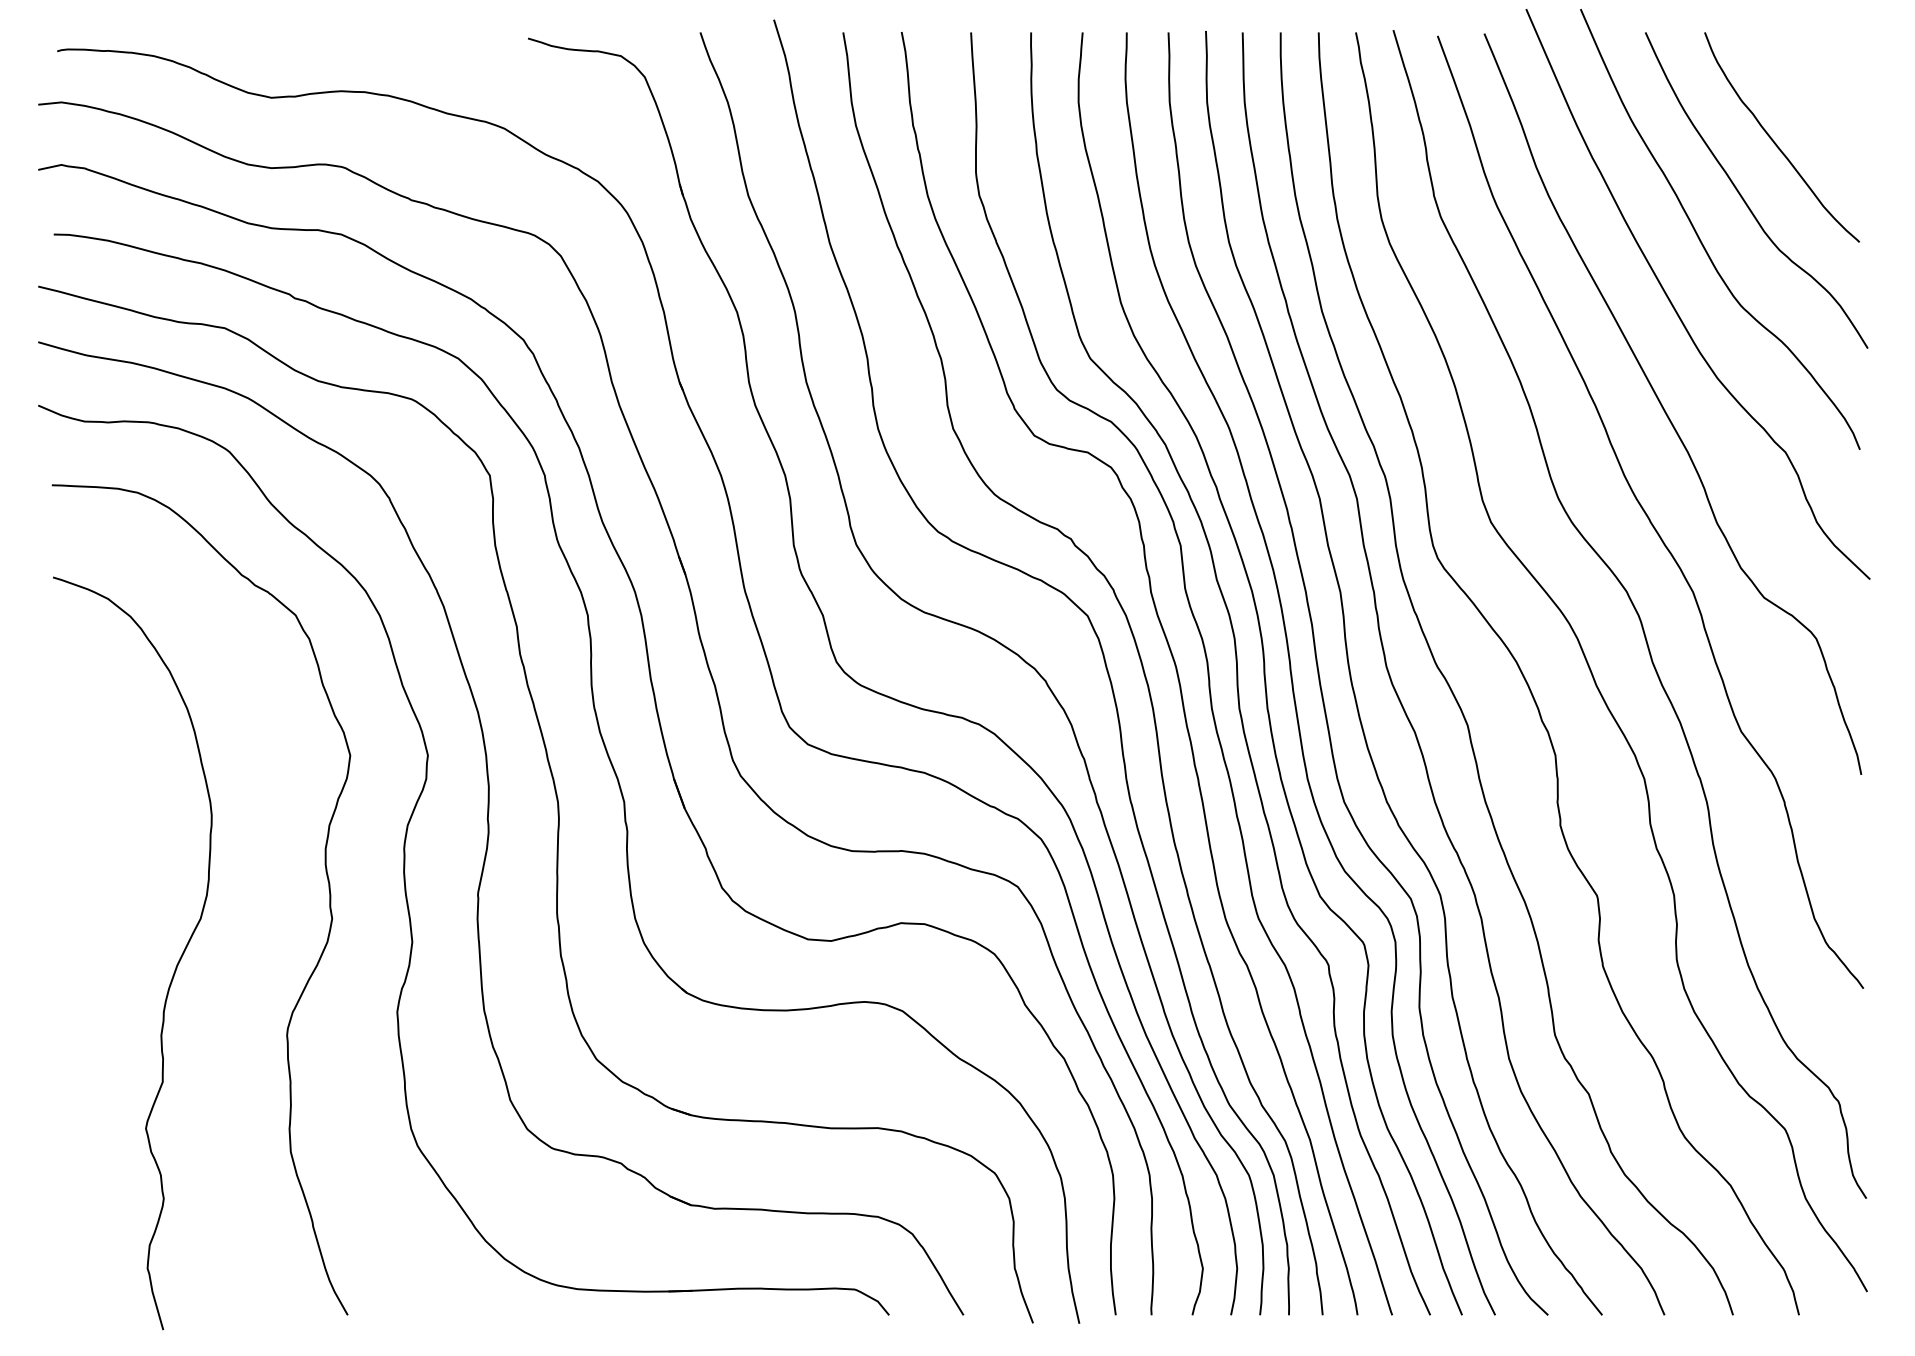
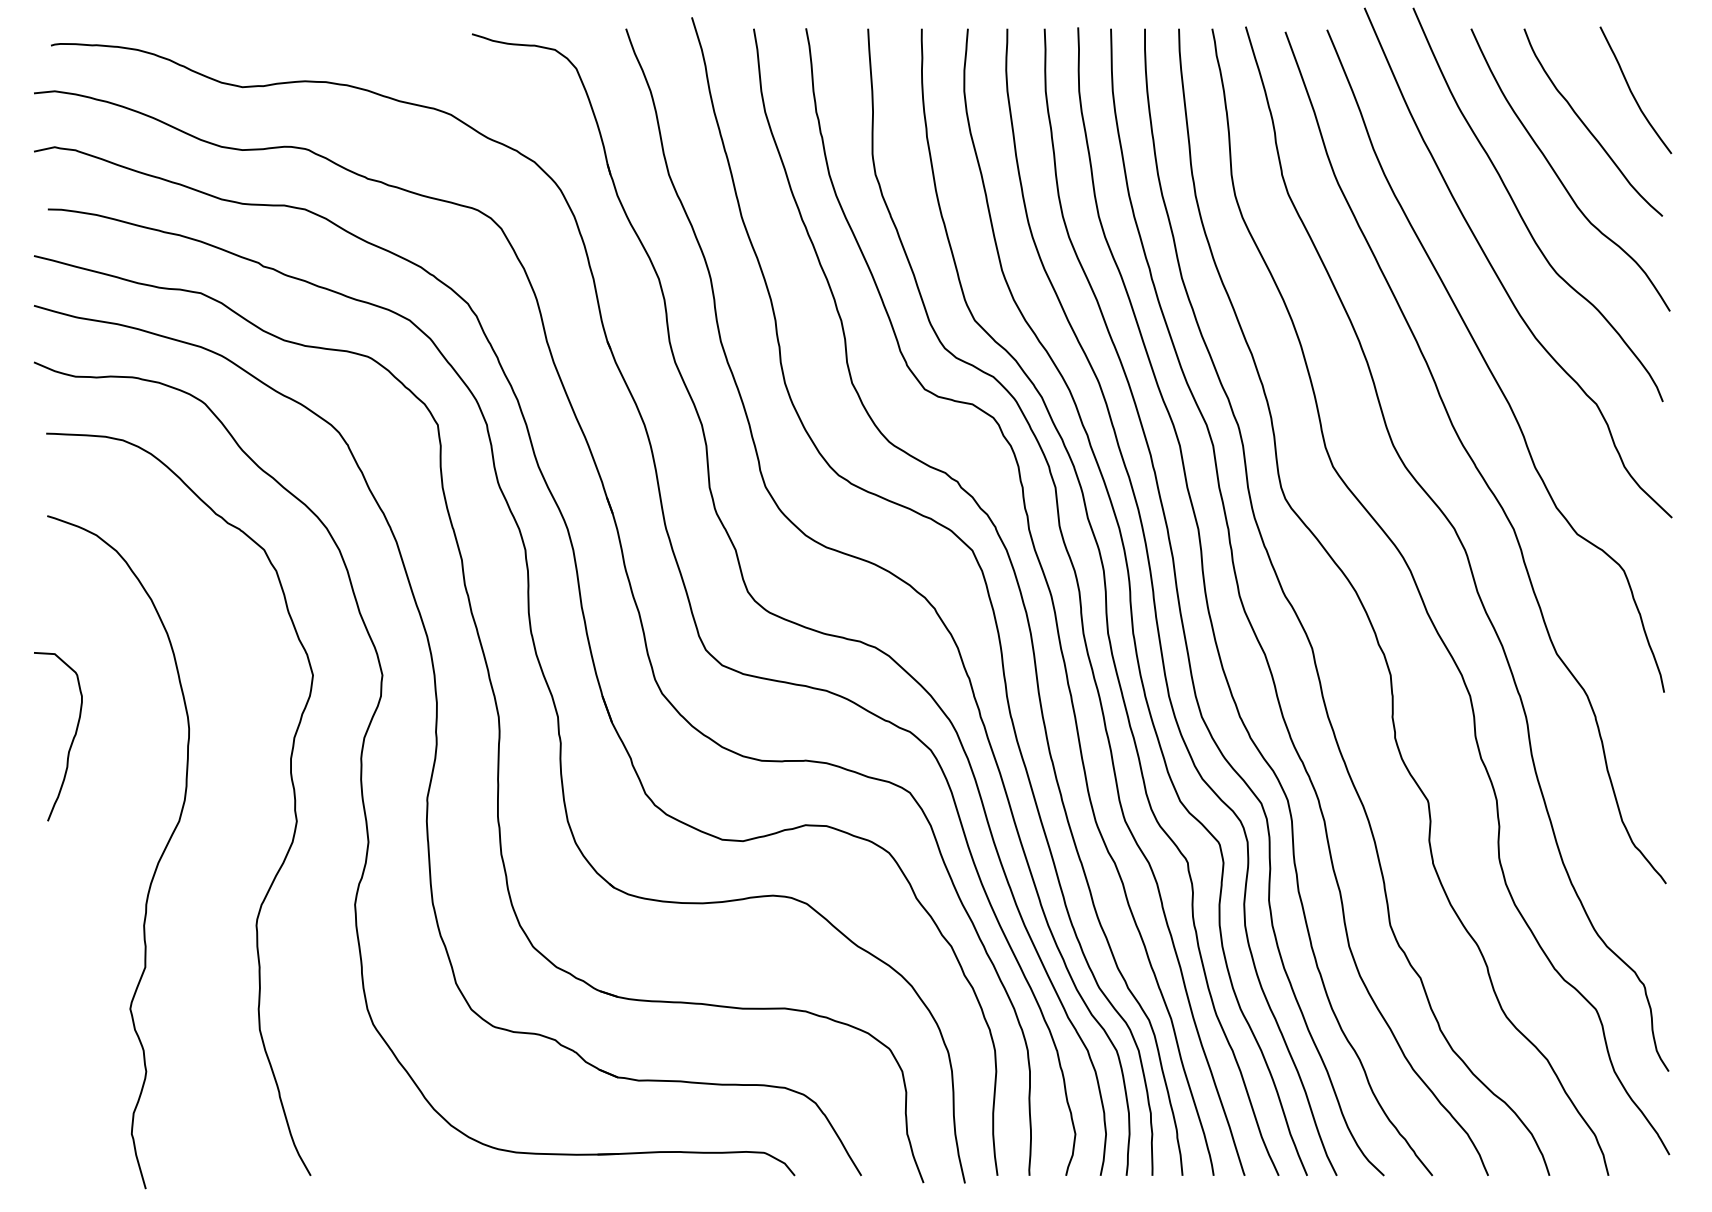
curve: (1825, 102) -> (1632, 91), added
curve: (79, 831) -> (70, 743), added

